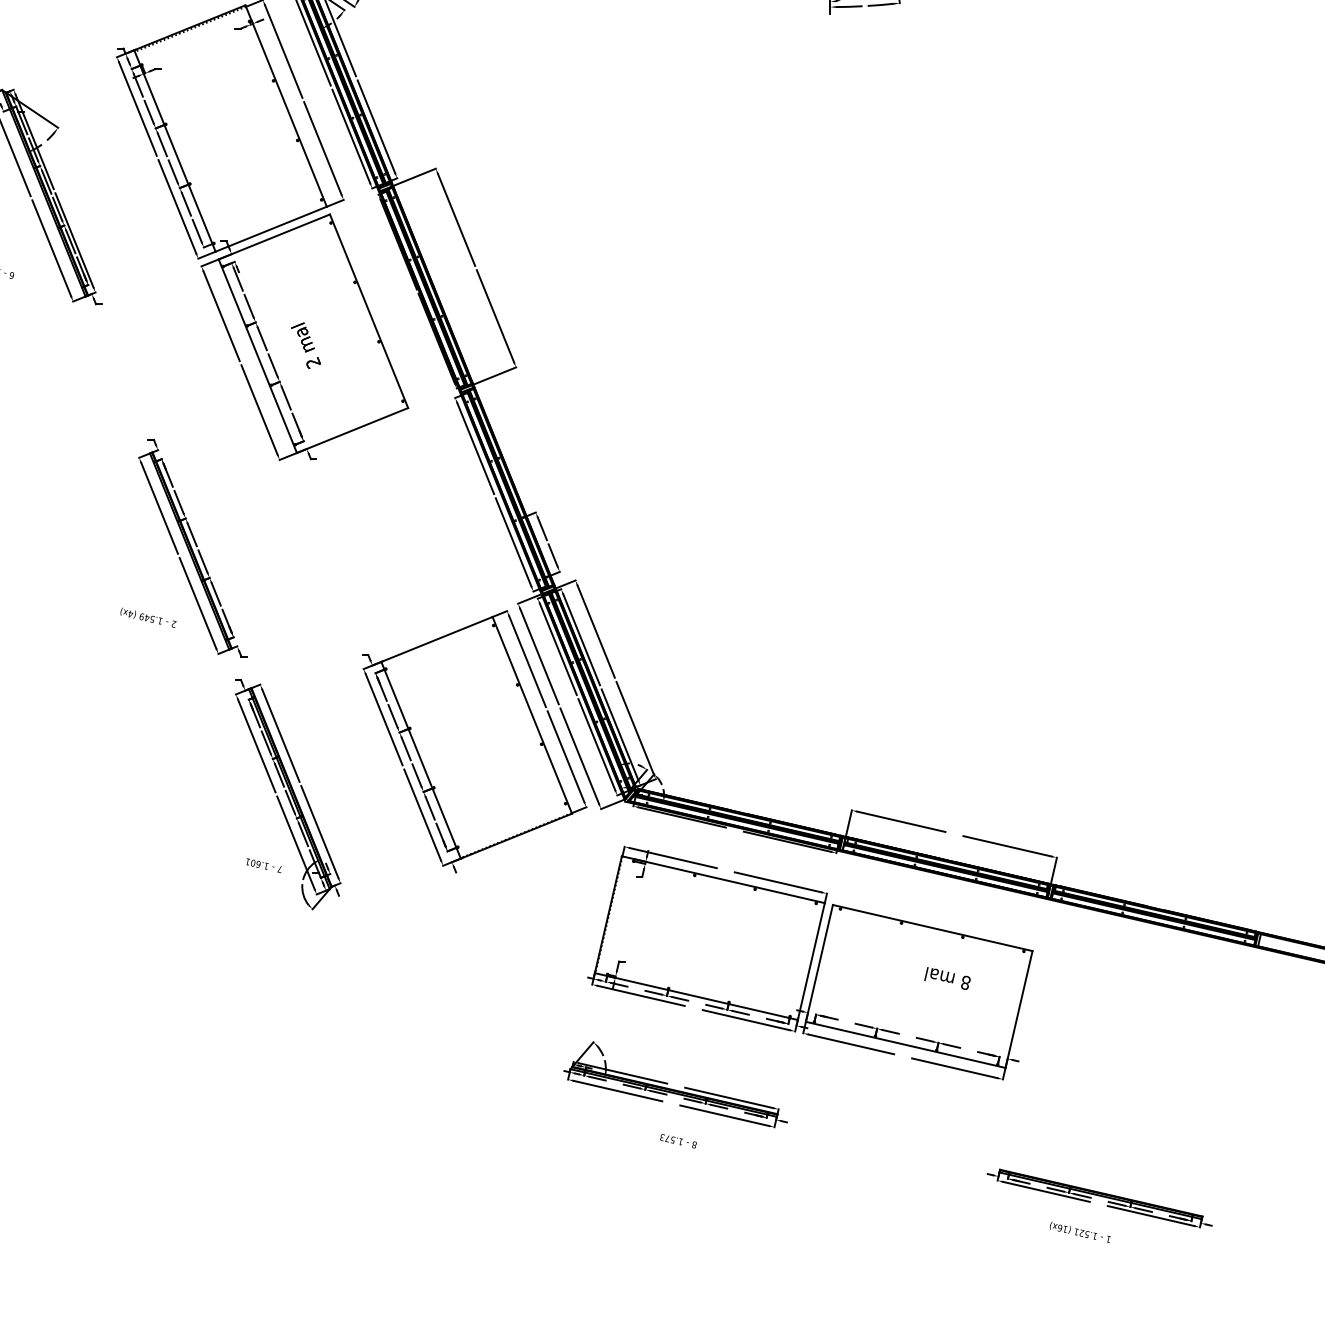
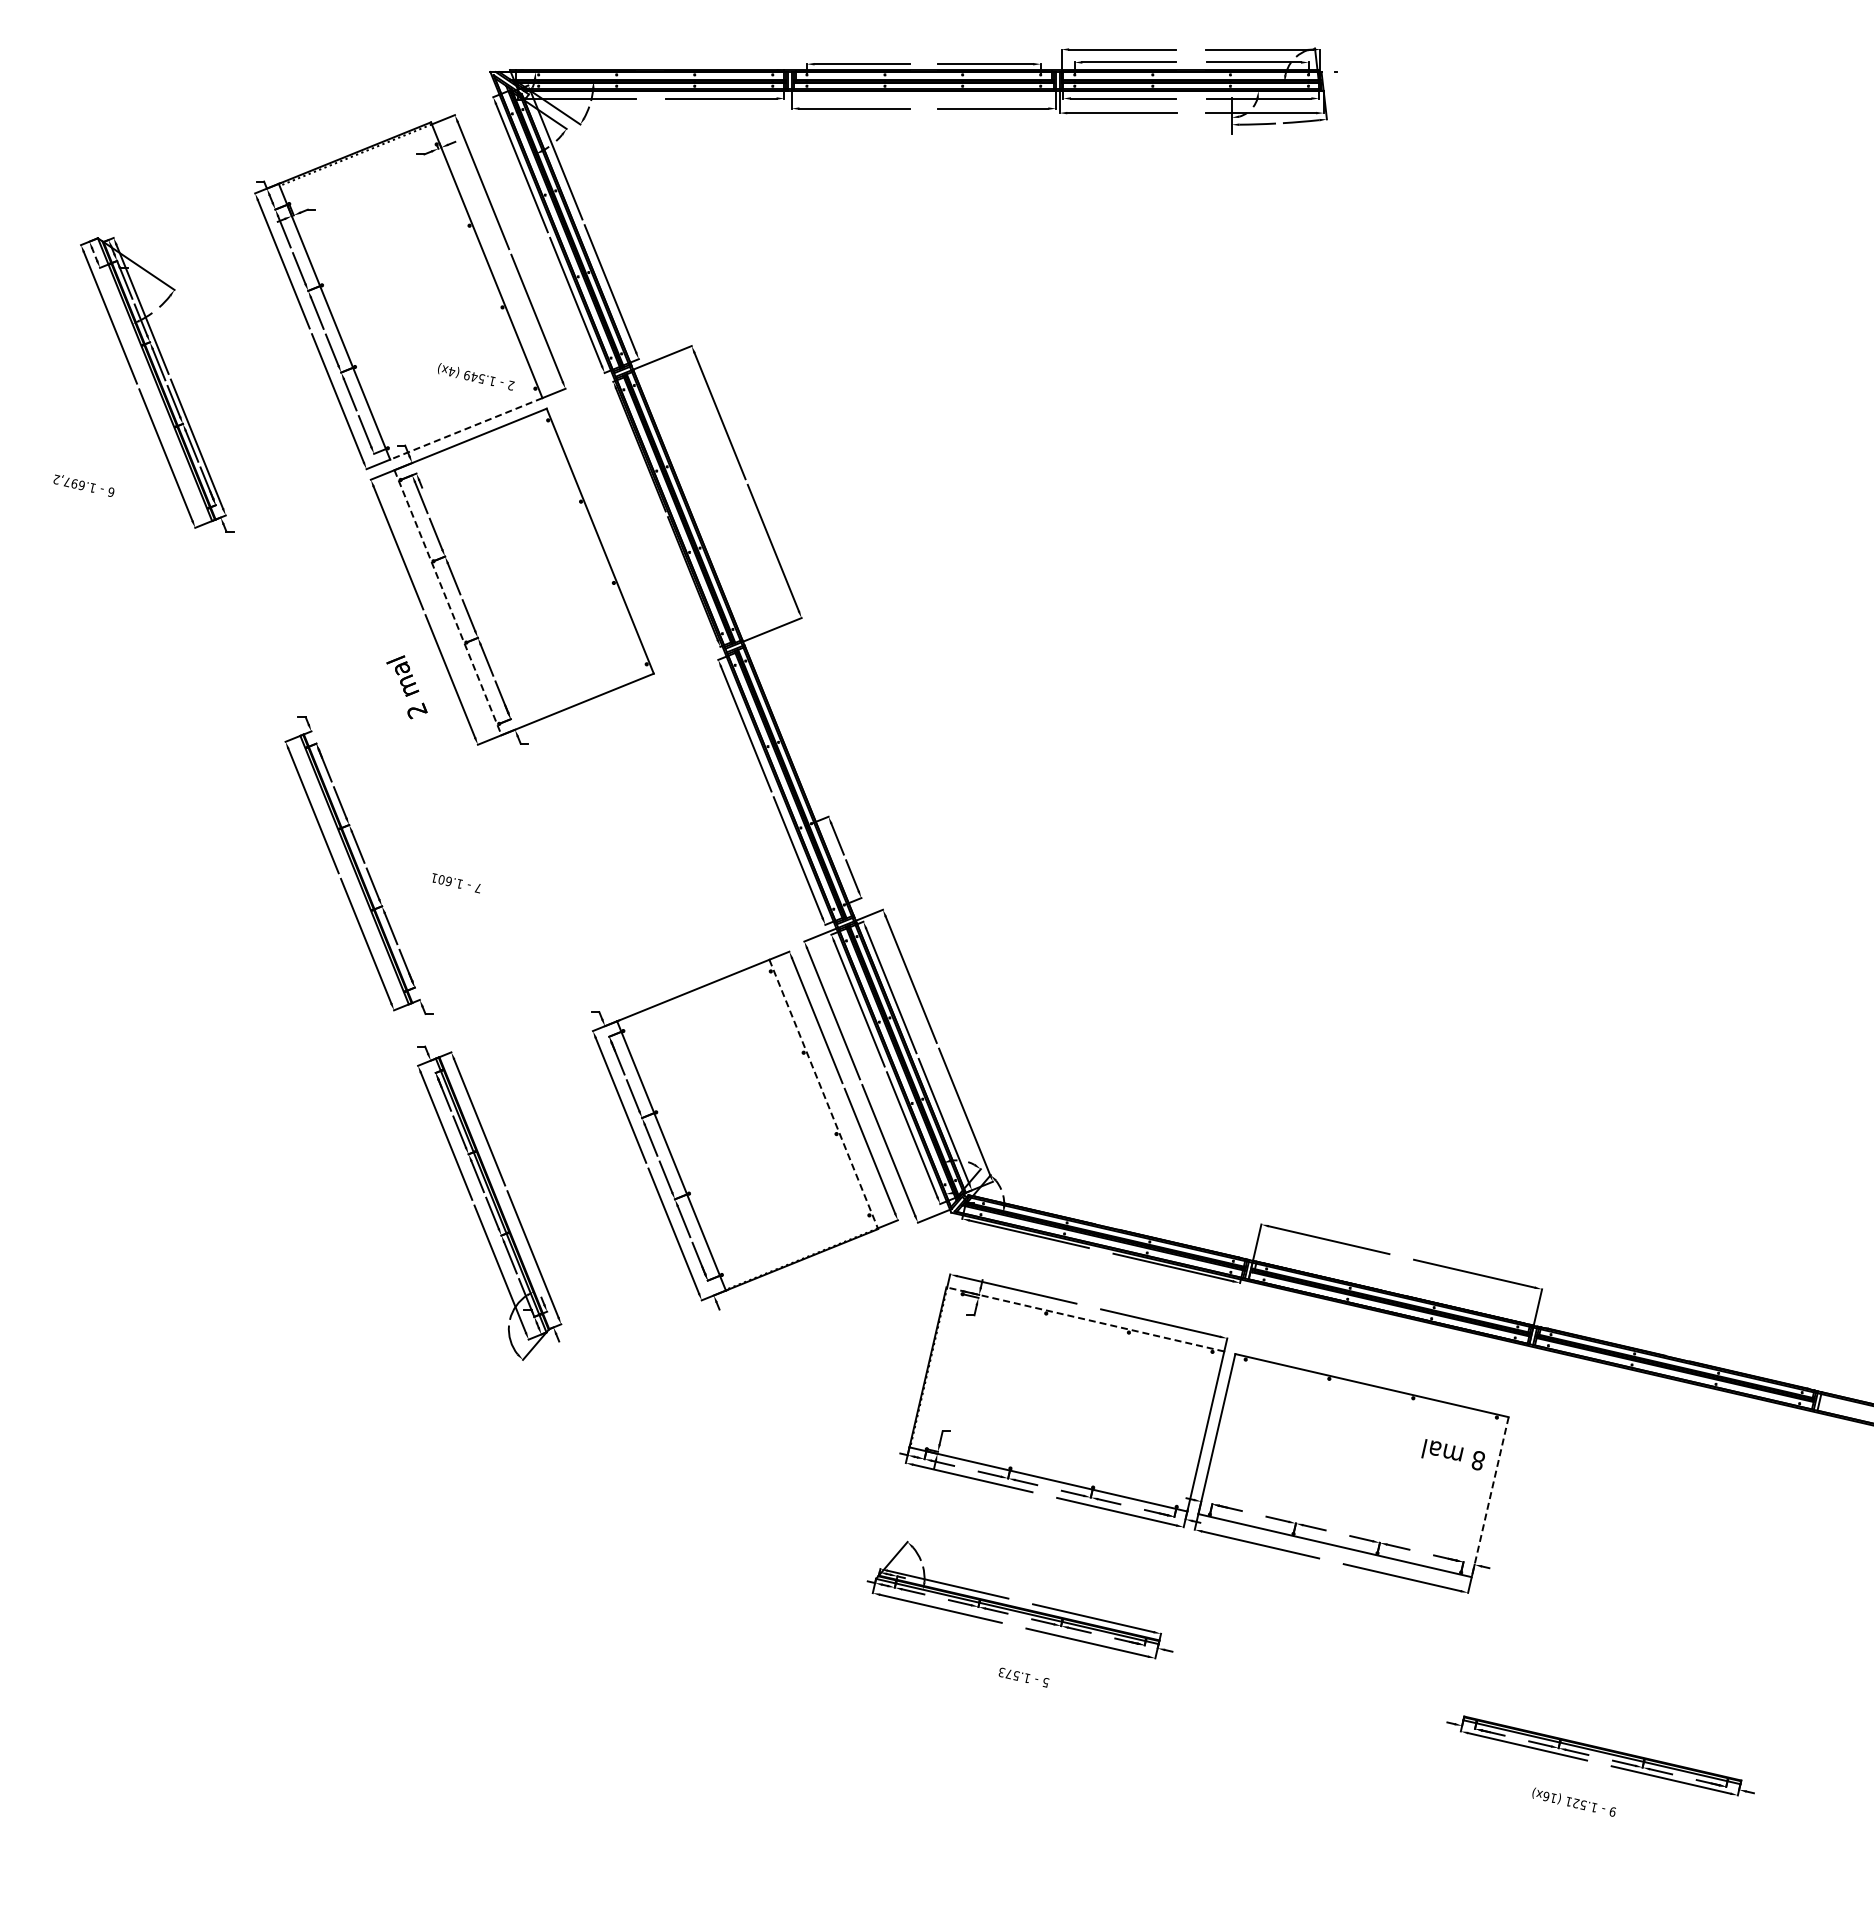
line: (270, 229) -> (465, 429), solid -> dashed
text: (305, 345) -> (406, 687), moved
line: (258, 356) -> (448, 602), solid -> dashed
text: (148, 617) -> (476, 376), moved
line: (532, 715) -> (824, 1094), solid -> dashed
text: (264, 865) -> (456, 883), moved
line: (723, 879) -> (1085, 1319), solid -> dashed
text: (946, 978) -> (1452, 1454), moved
line: (1019, 1009) -> (1490, 1497), solid -> dashed
text: (694, 1144) -> (1045, 1682), 8 -> 5
text: (1108, 1239) -> (1612, 1811), 1 -> 9

